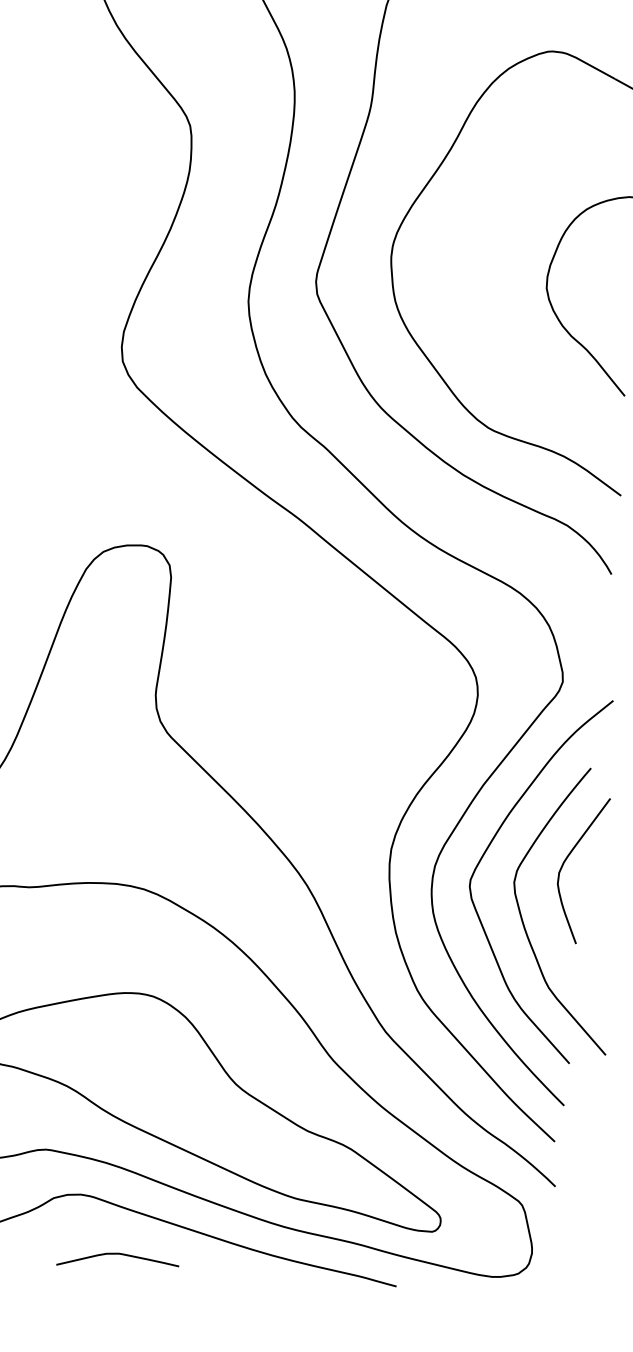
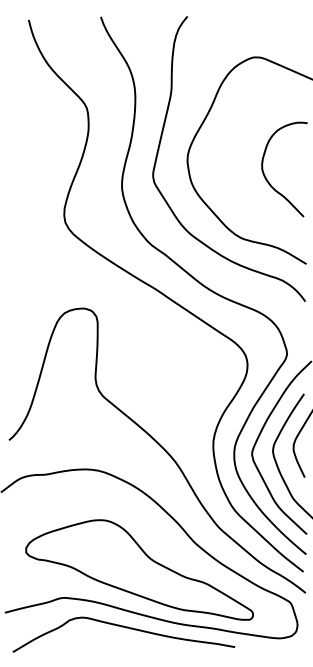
curve: (118, 1255) -> (102, 644), removed

